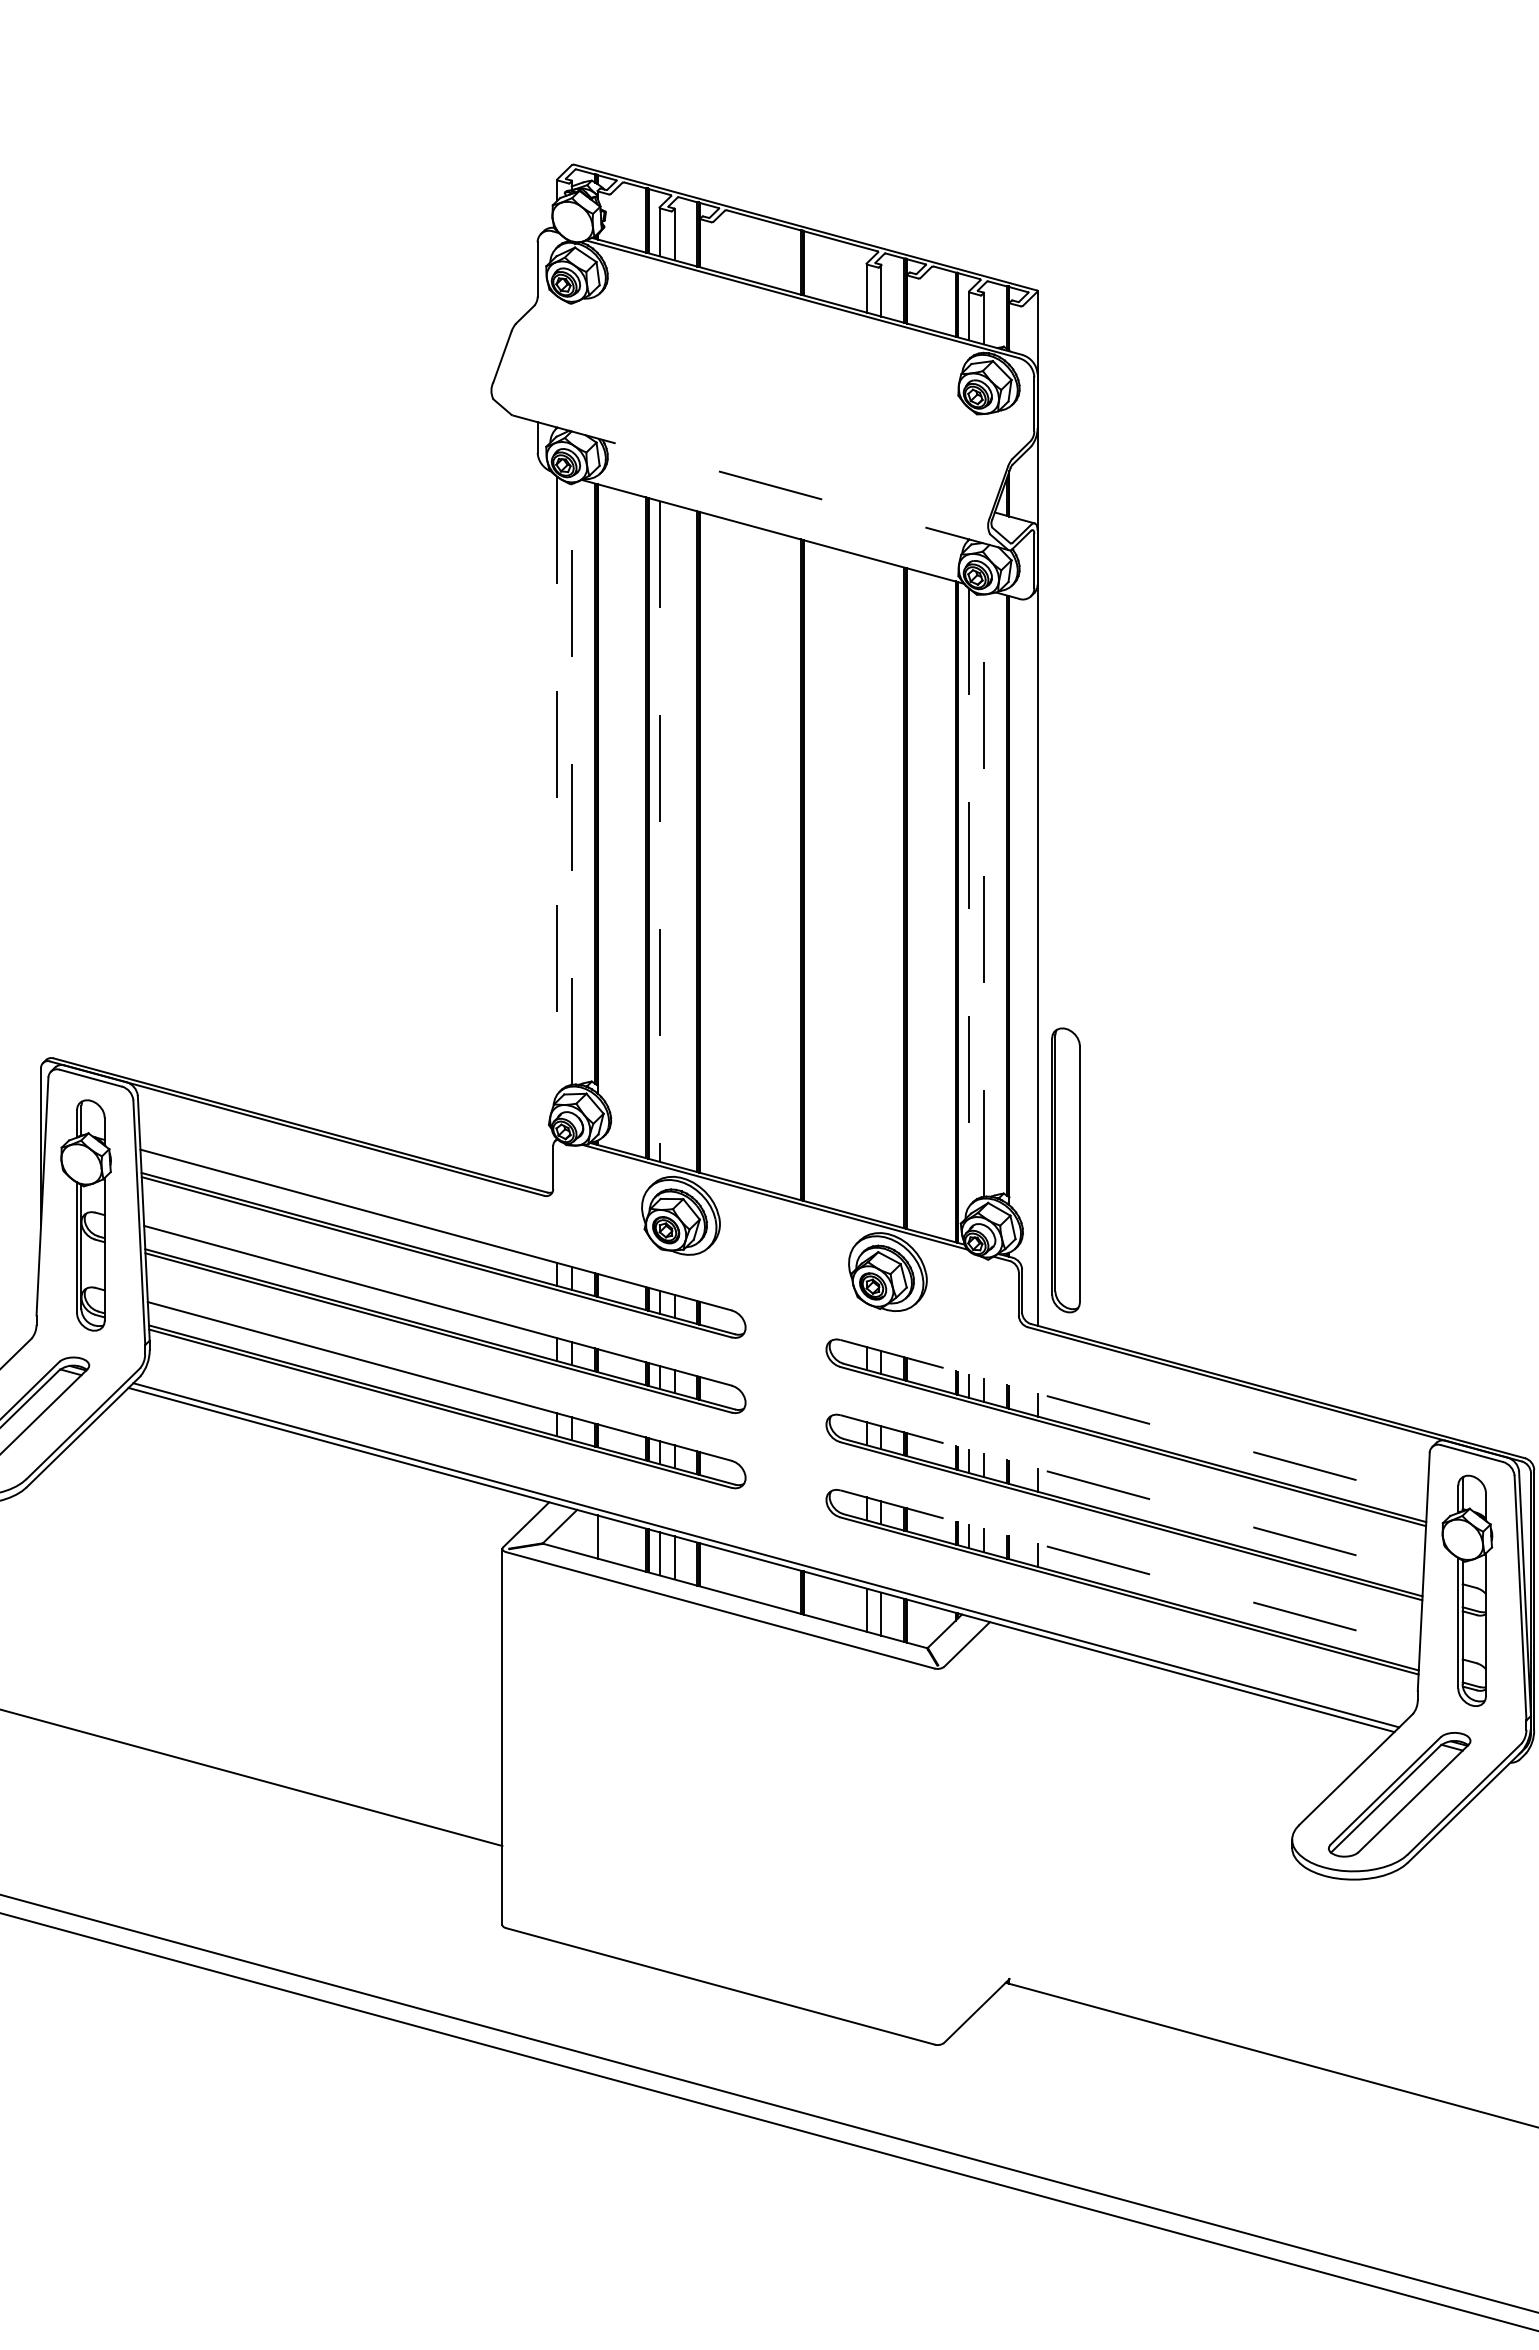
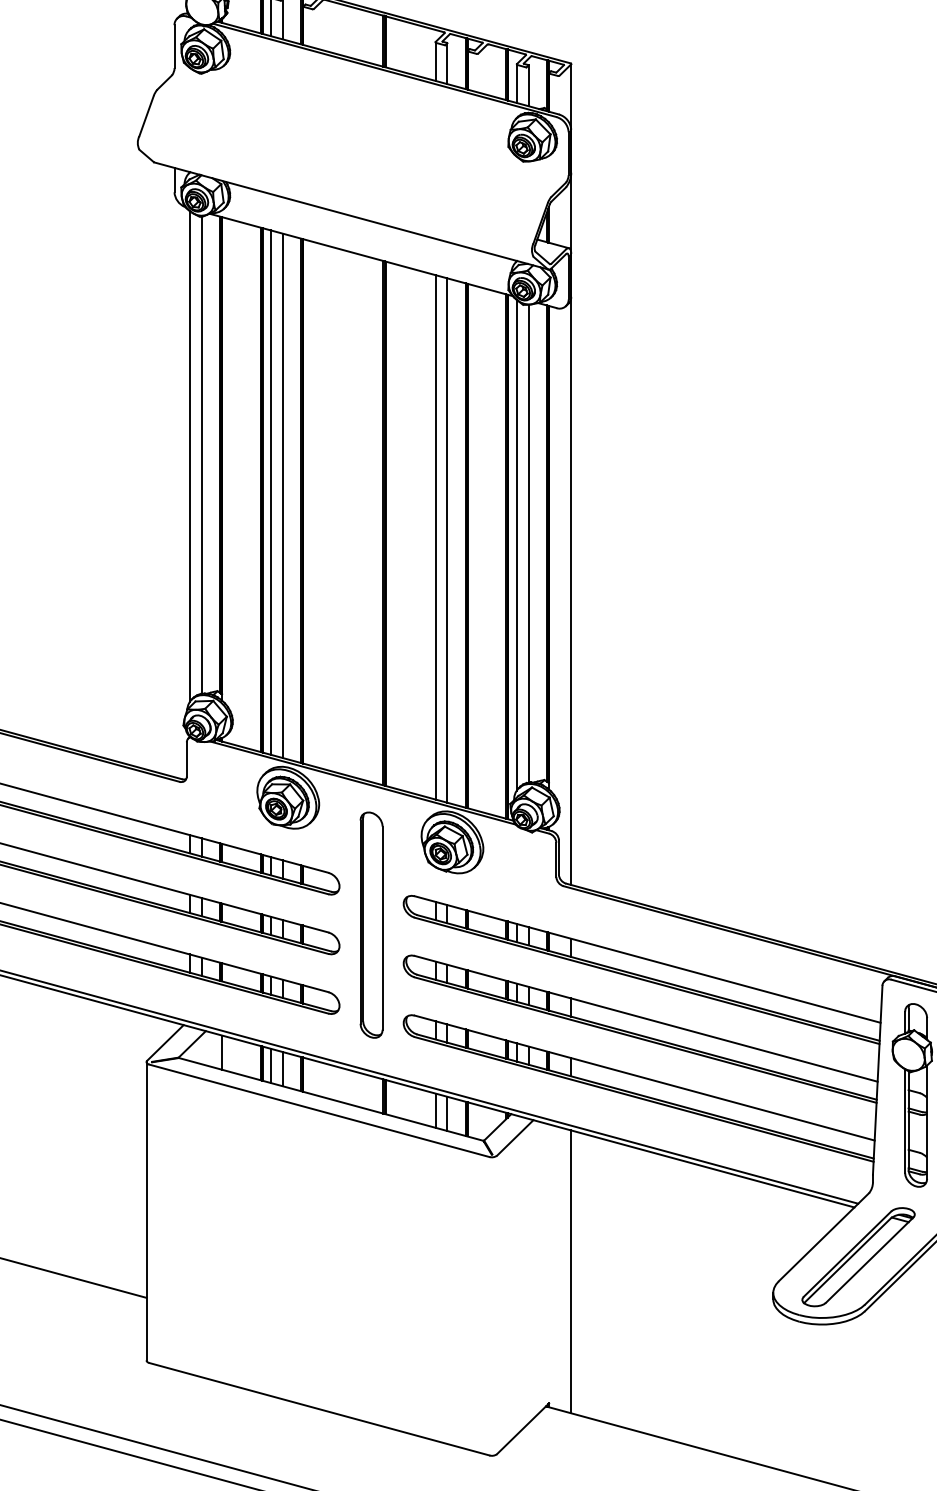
line: (761, 482) -> (352, 215), dashed -> solid
line: (572, 784) -> (202, 455), dashed -> solid
line: (557, 786) -> (190, 457), dashed -> solid
line: (659, 831) -> (271, 492), dashed -> solid
line: (674, 835) -> (283, 495), added
line: (866, 887) -> (435, 537), added
line: (881, 891) -> (447, 540), added
line: (983, 895) -> (528, 543), dashed -> solid
line: (969, 898) -> (517, 545), dashed -> solid
part: (1065, 1170) -> (371, 925), moved
line: (1134, 1419) -> (648, 959), dashed -> solid
line: (1132, 1494) -> (646, 1018), dashed -> solid
line: (1130, 1569) -> (644, 1078), dashed -> solid
line: (1037, 1813) -> (571, 1272), added

